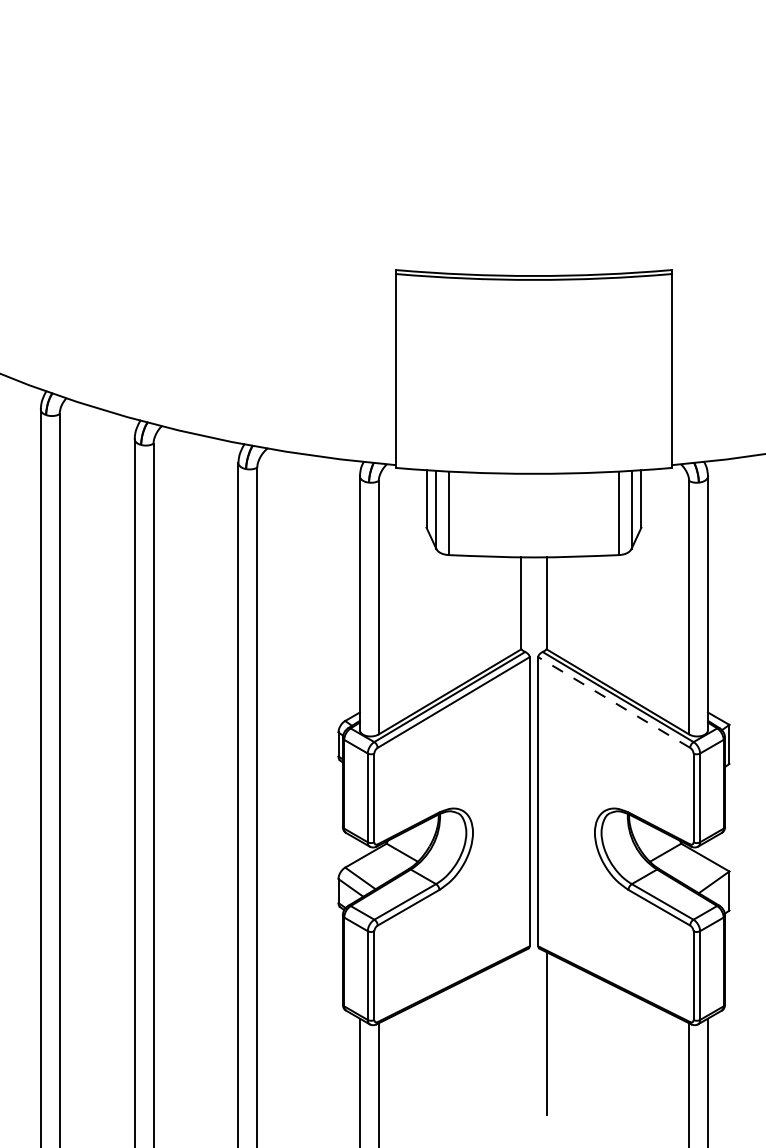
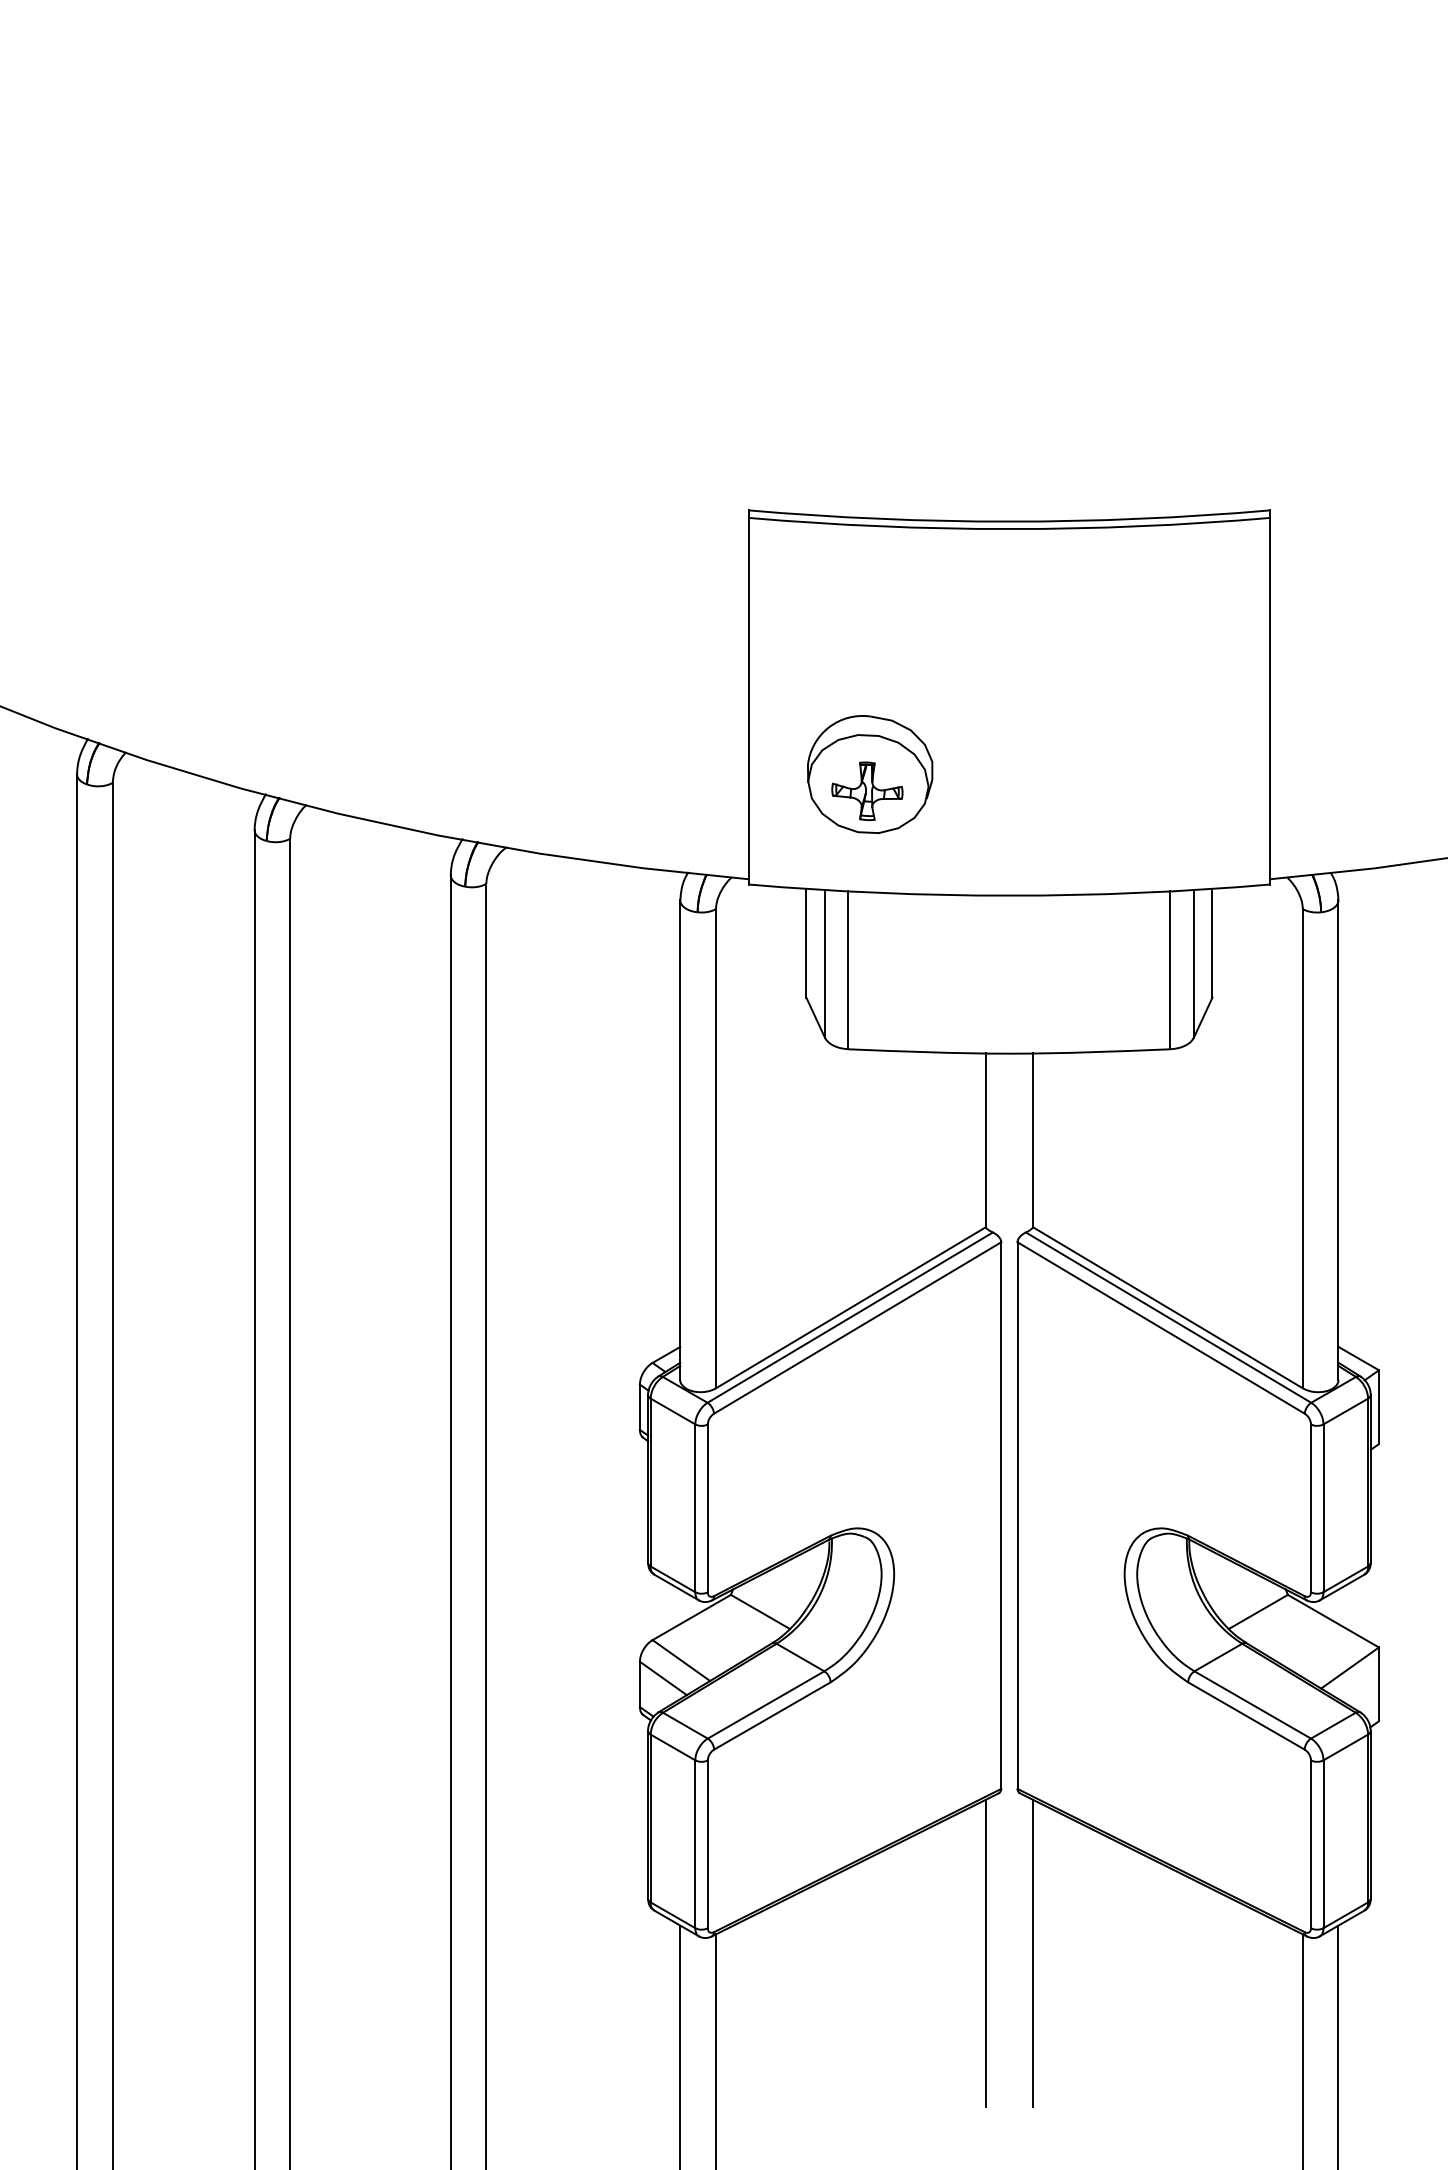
part: (460, 409) -> (870, 773), added
line: (613, 702) -> (1159, 1327), dashed -> solid
line: (521, 1033) -> (985, 1953), added

